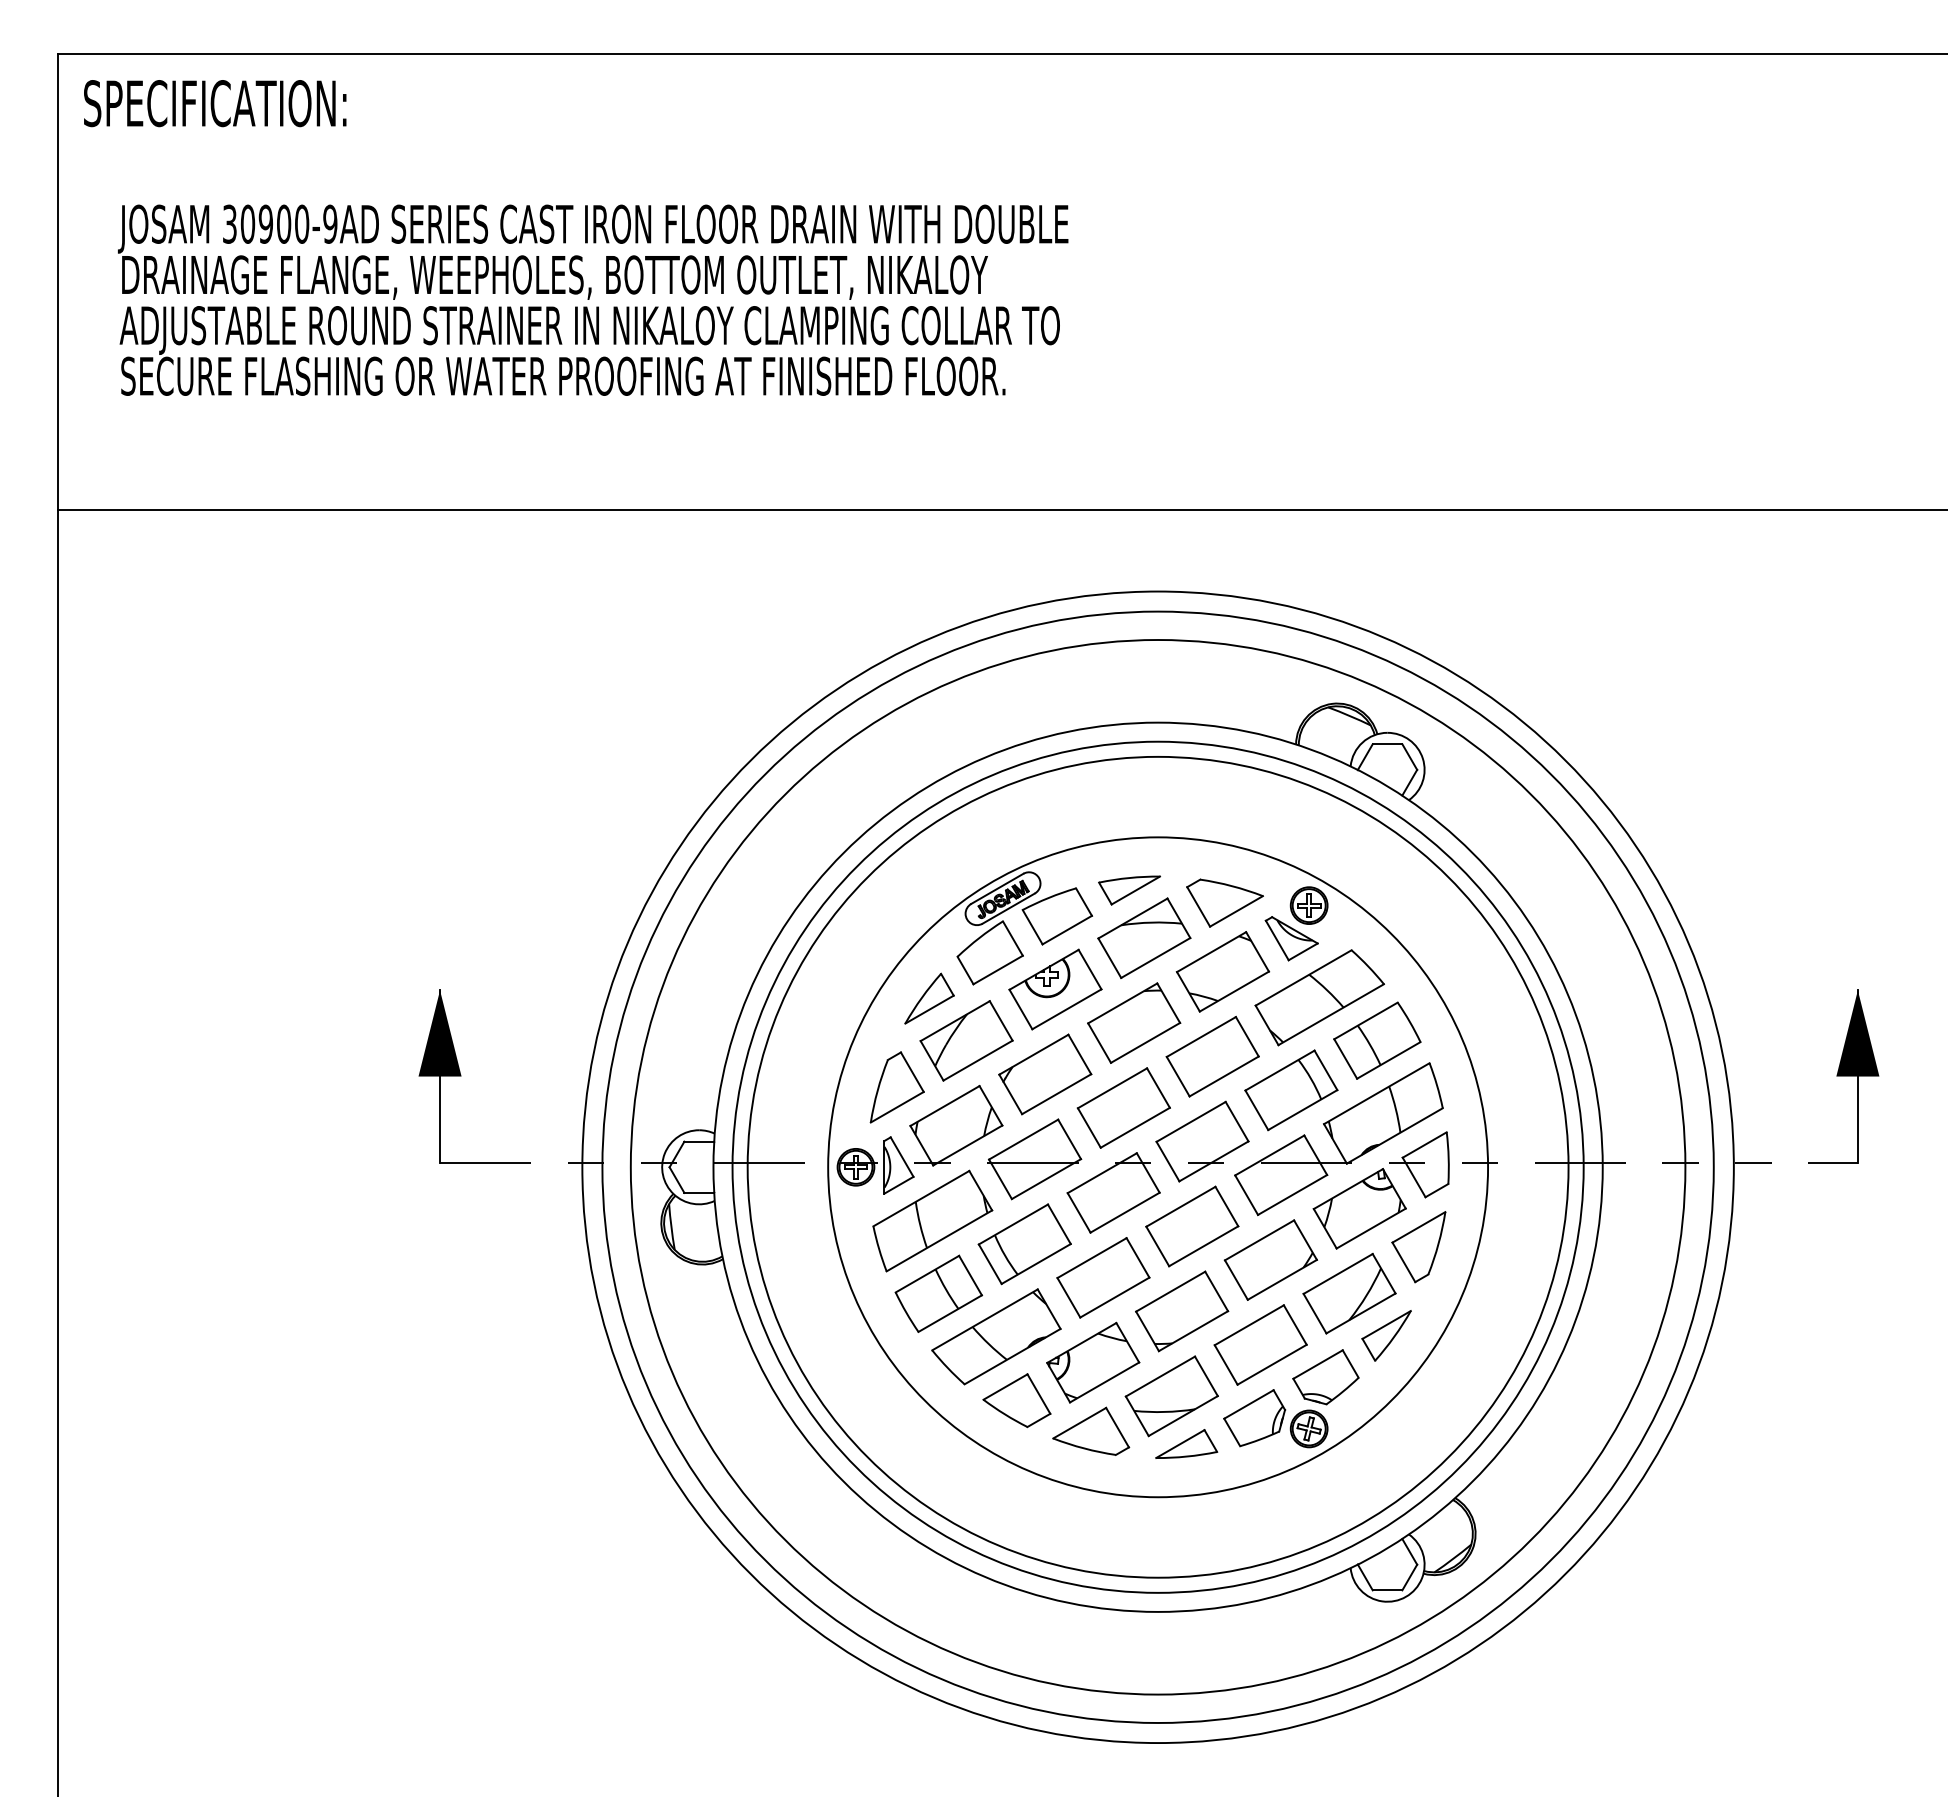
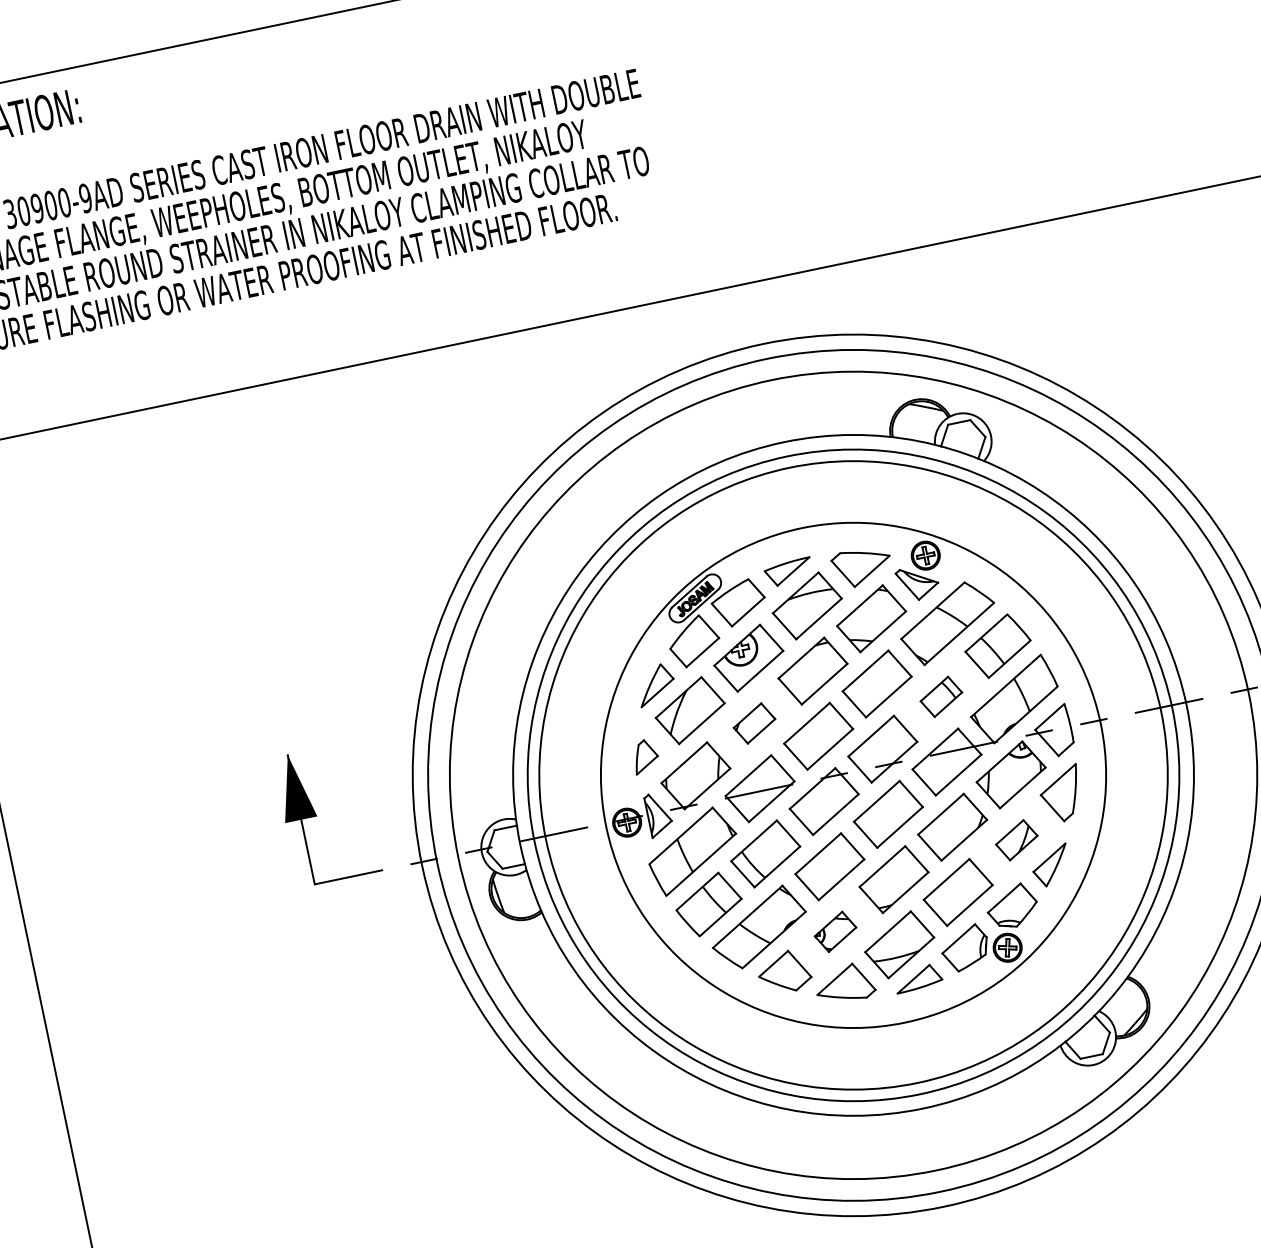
part: (1045, 1074) -> (754, 723), size x0.6
part: (896, 1087) -> (645, 756), size x0.6
part: (1291, 1090) -> (941, 696), size x0.6
part: (1349, 1293) -> (1016, 840), size x0.6
part: (1093, 1362) -> (835, 931), size x0.6

